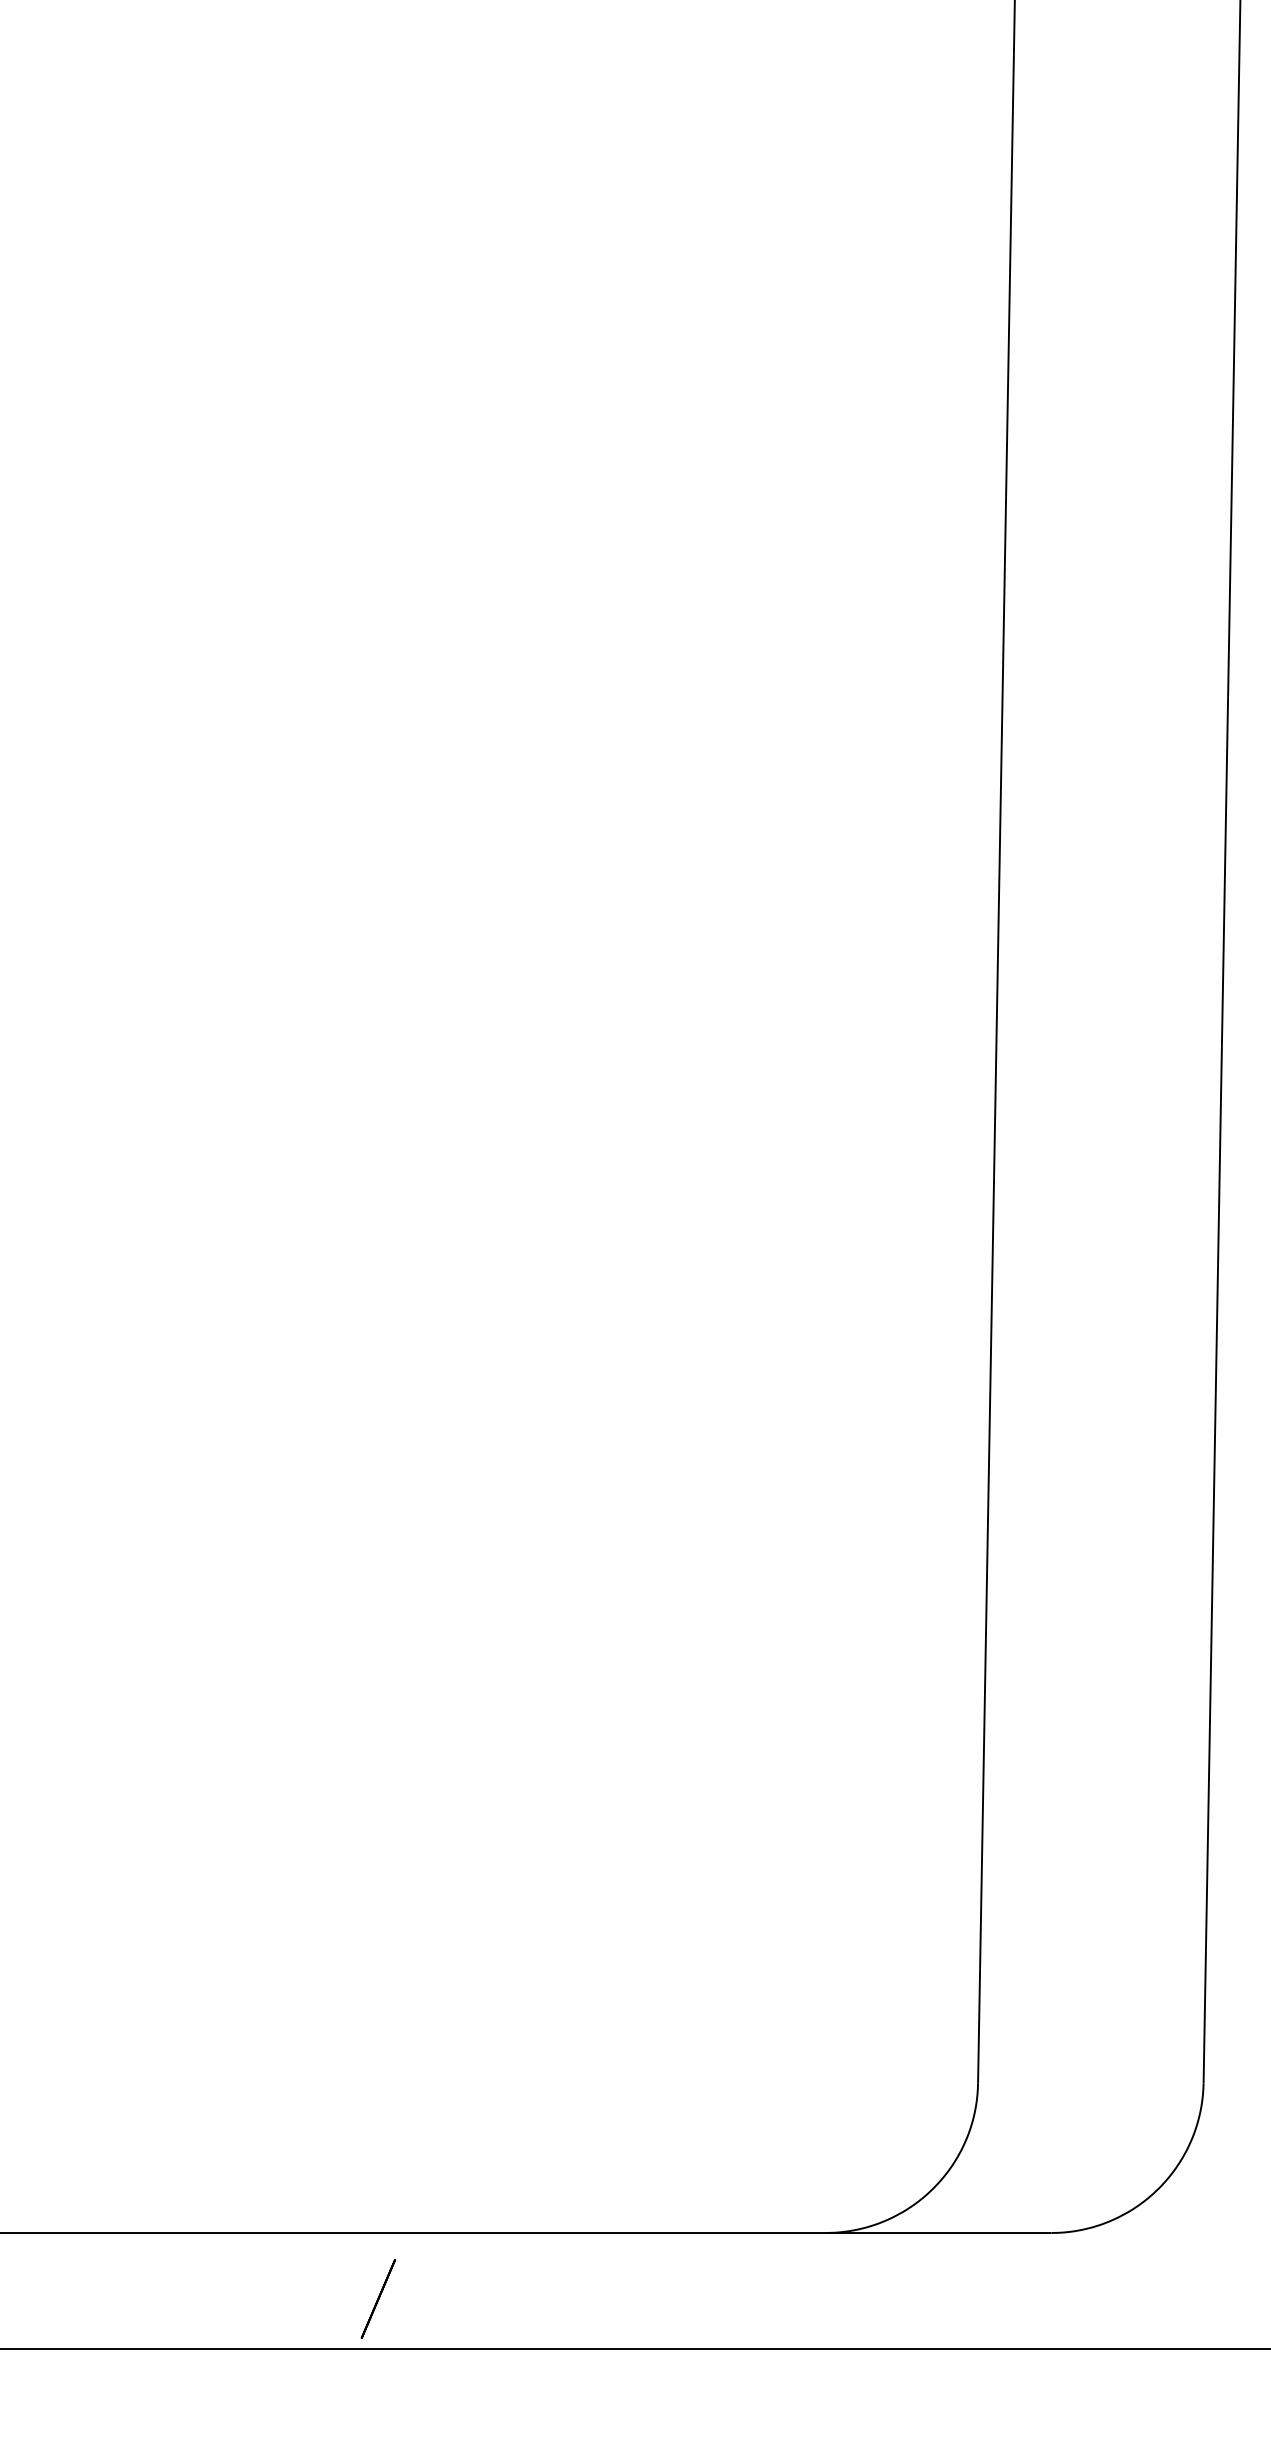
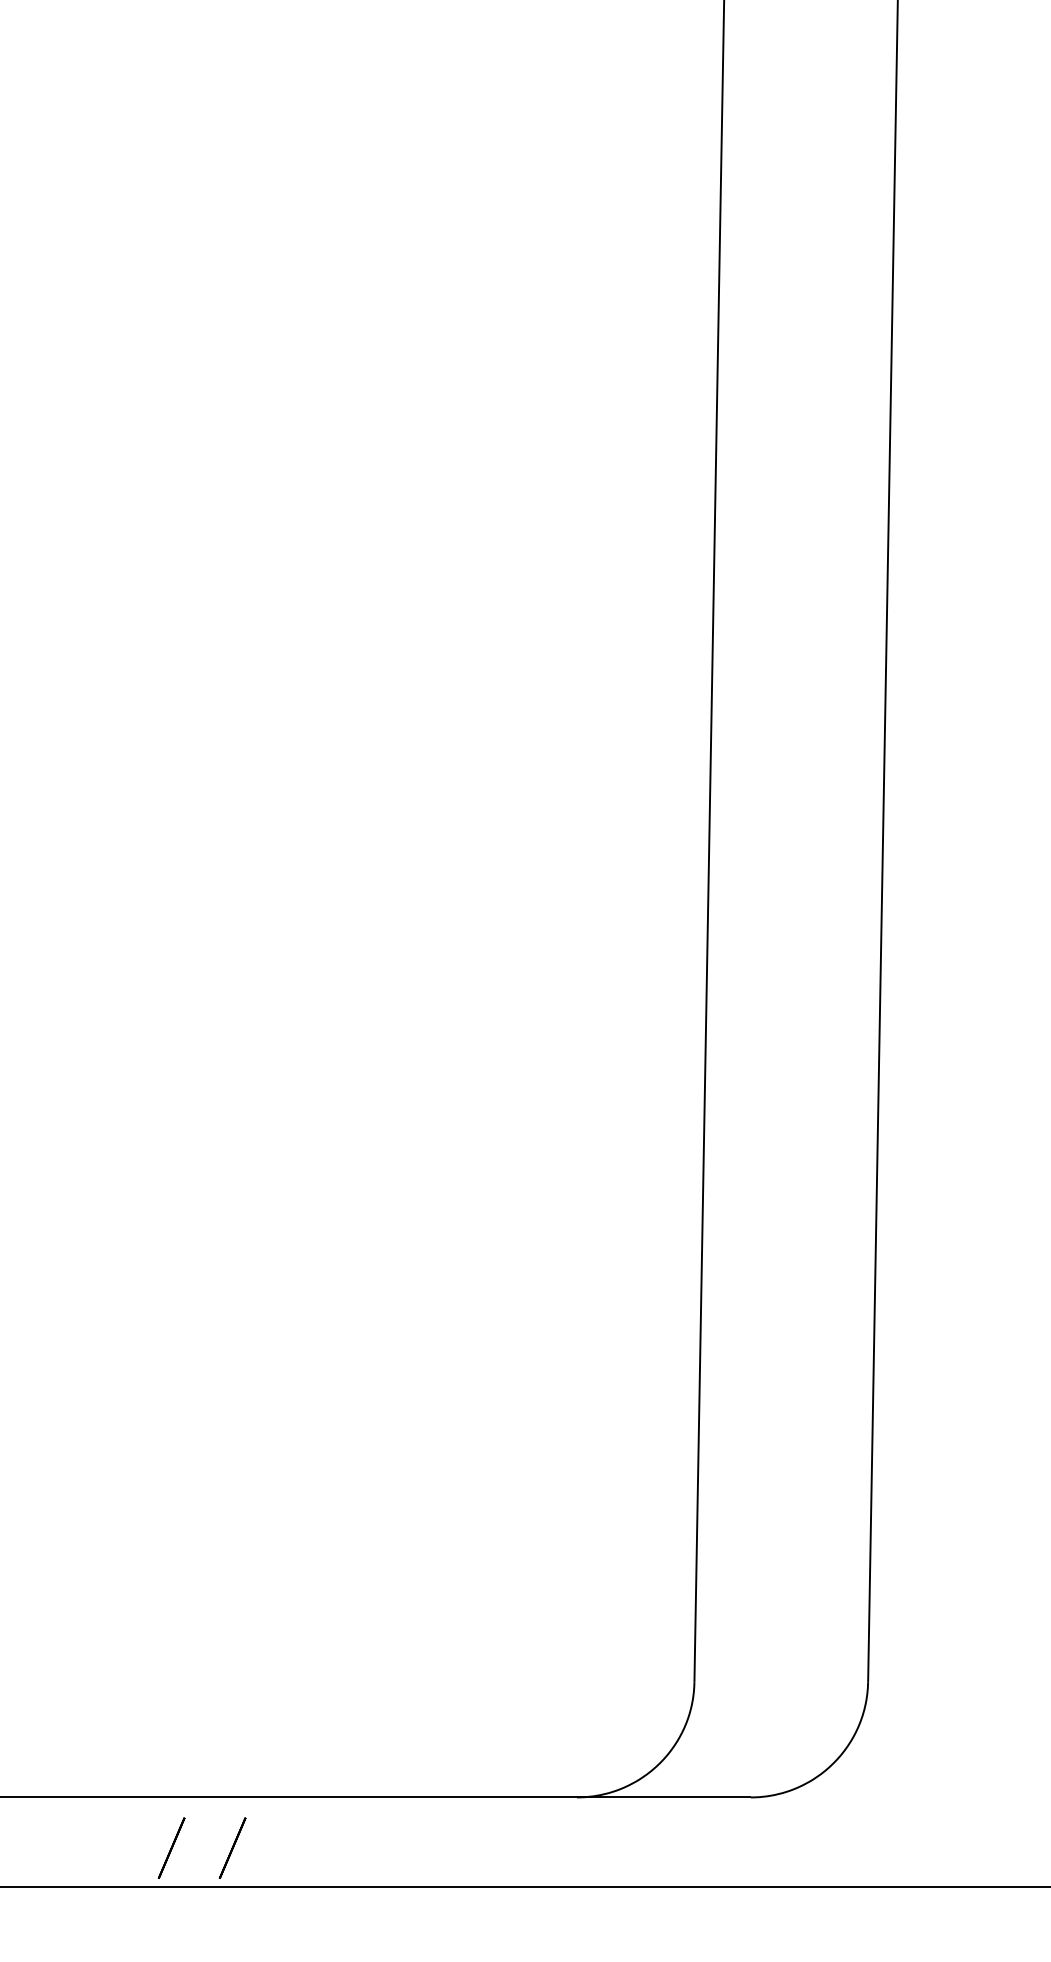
line: (299, 2297) -> (171, 1847), added

